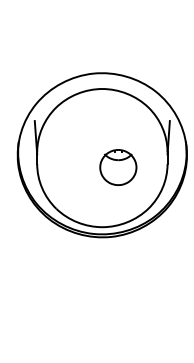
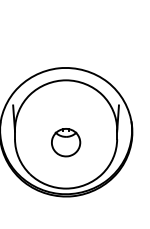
part: (118, 167) -> (66, 142), moved

